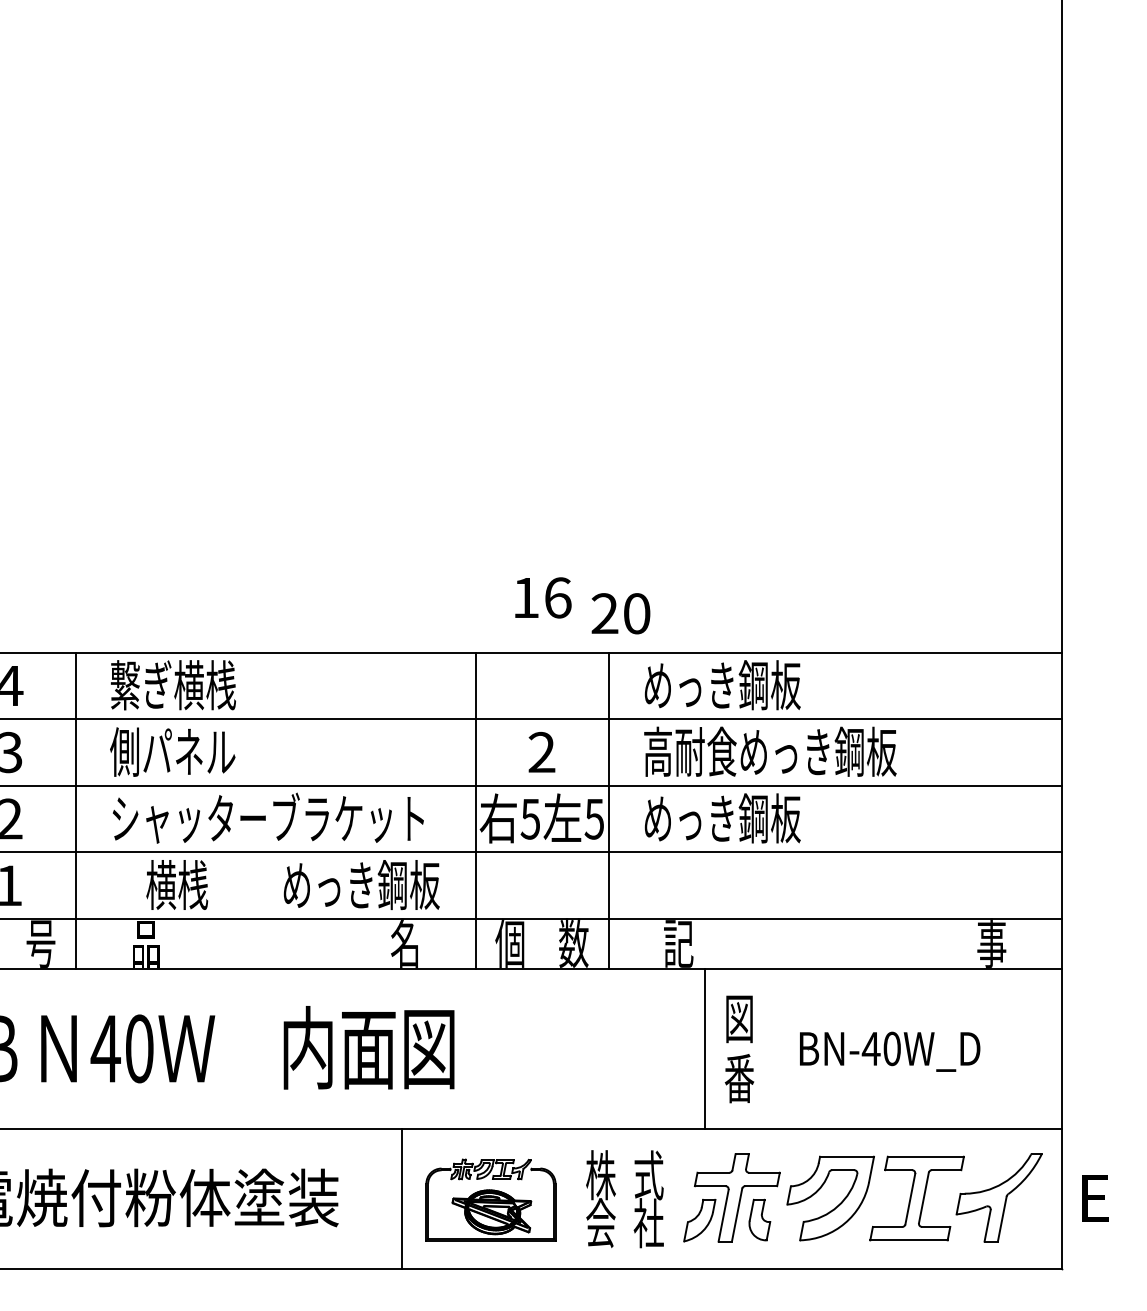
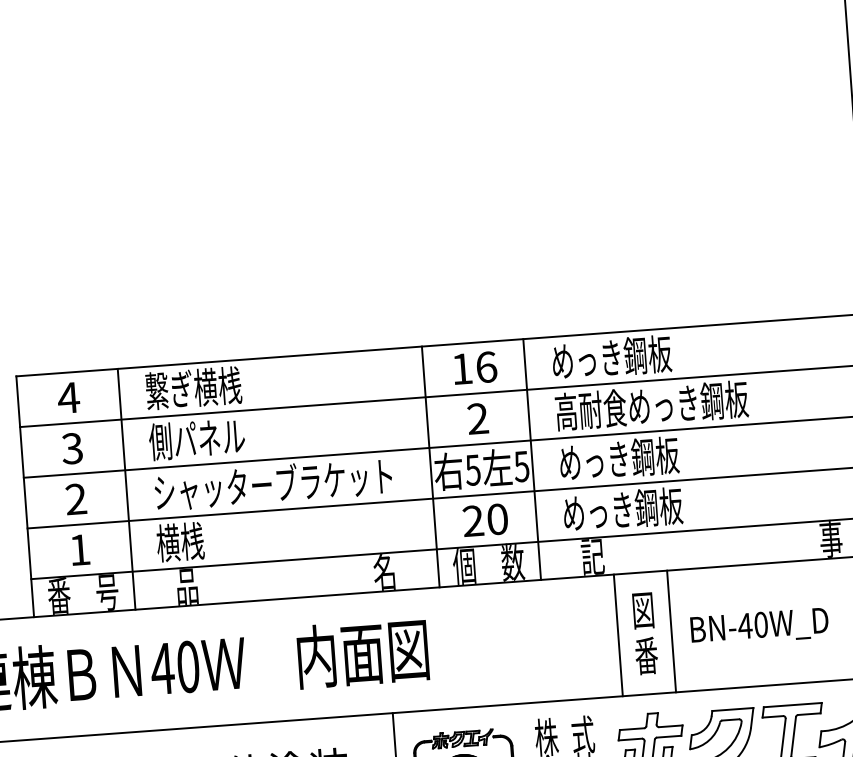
text: (543, 597) -> (475, 367), moved
text: (620, 613) -> (485, 520), moved
text: (177, 884) -> (180, 541), moved
text: (361, 884) -> (622, 509), moved
line: (774, 1048) -> (671, 631), added

